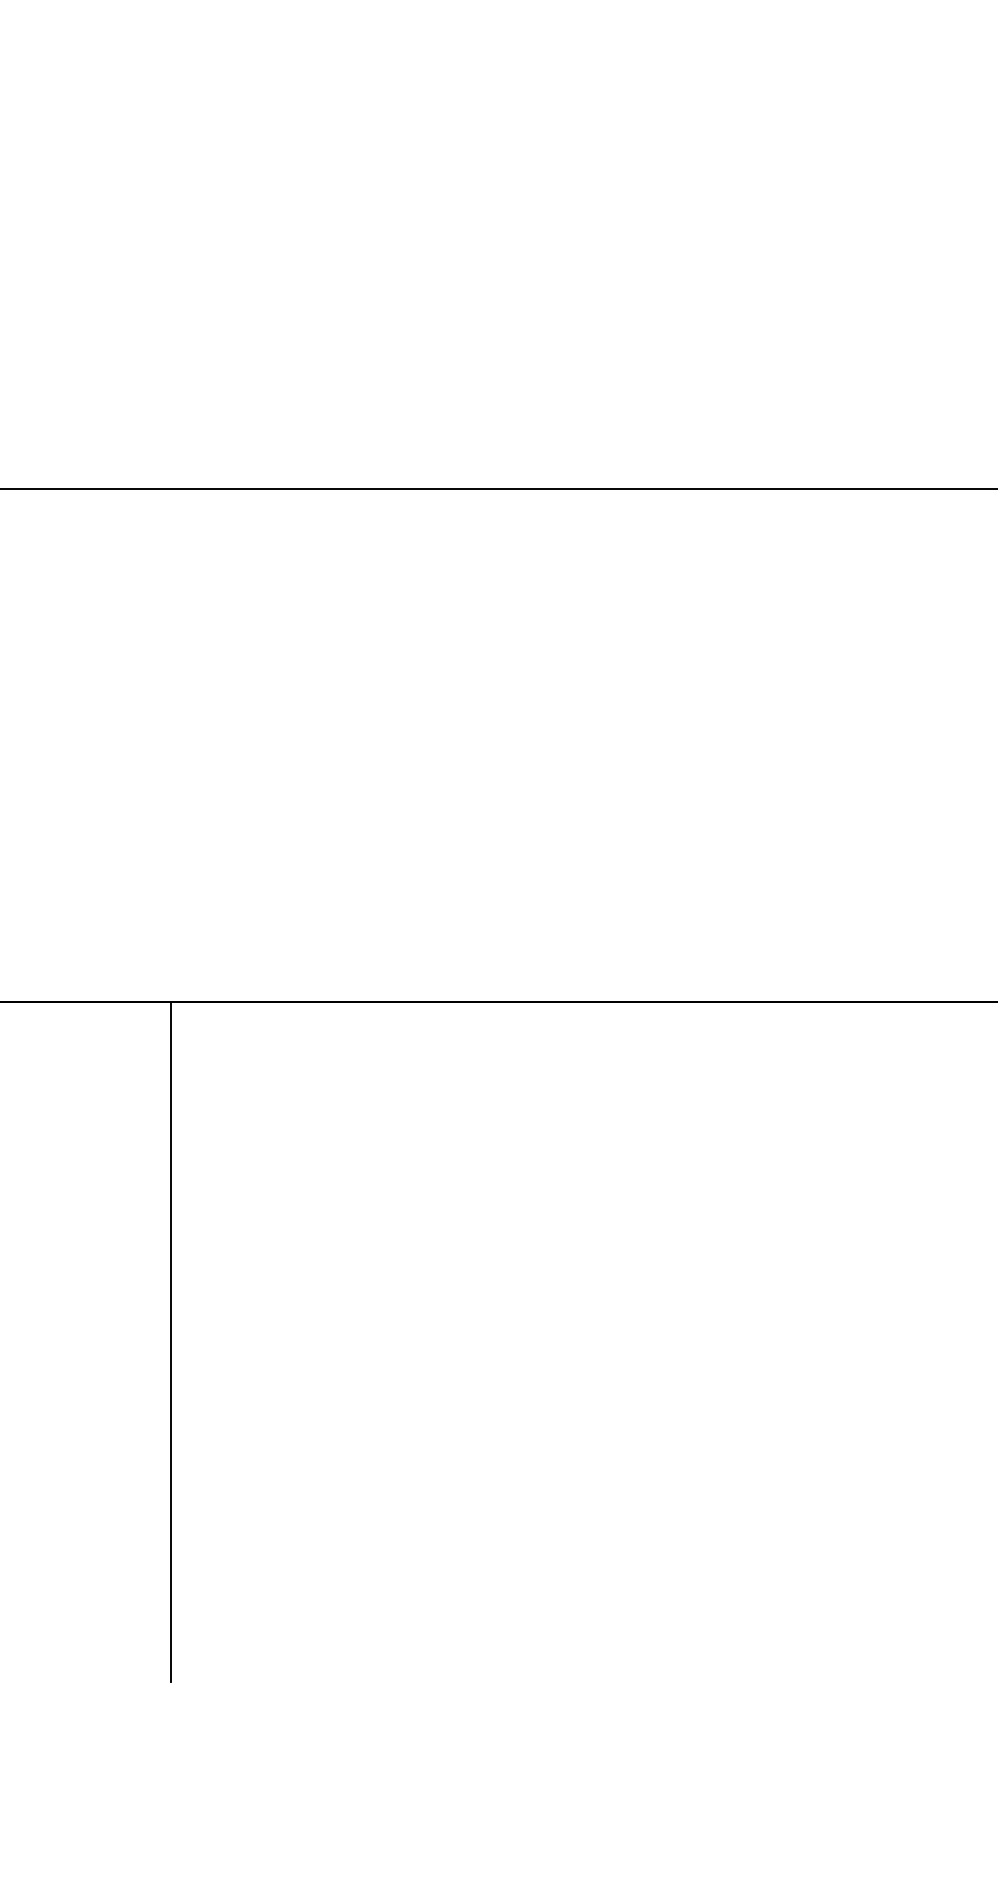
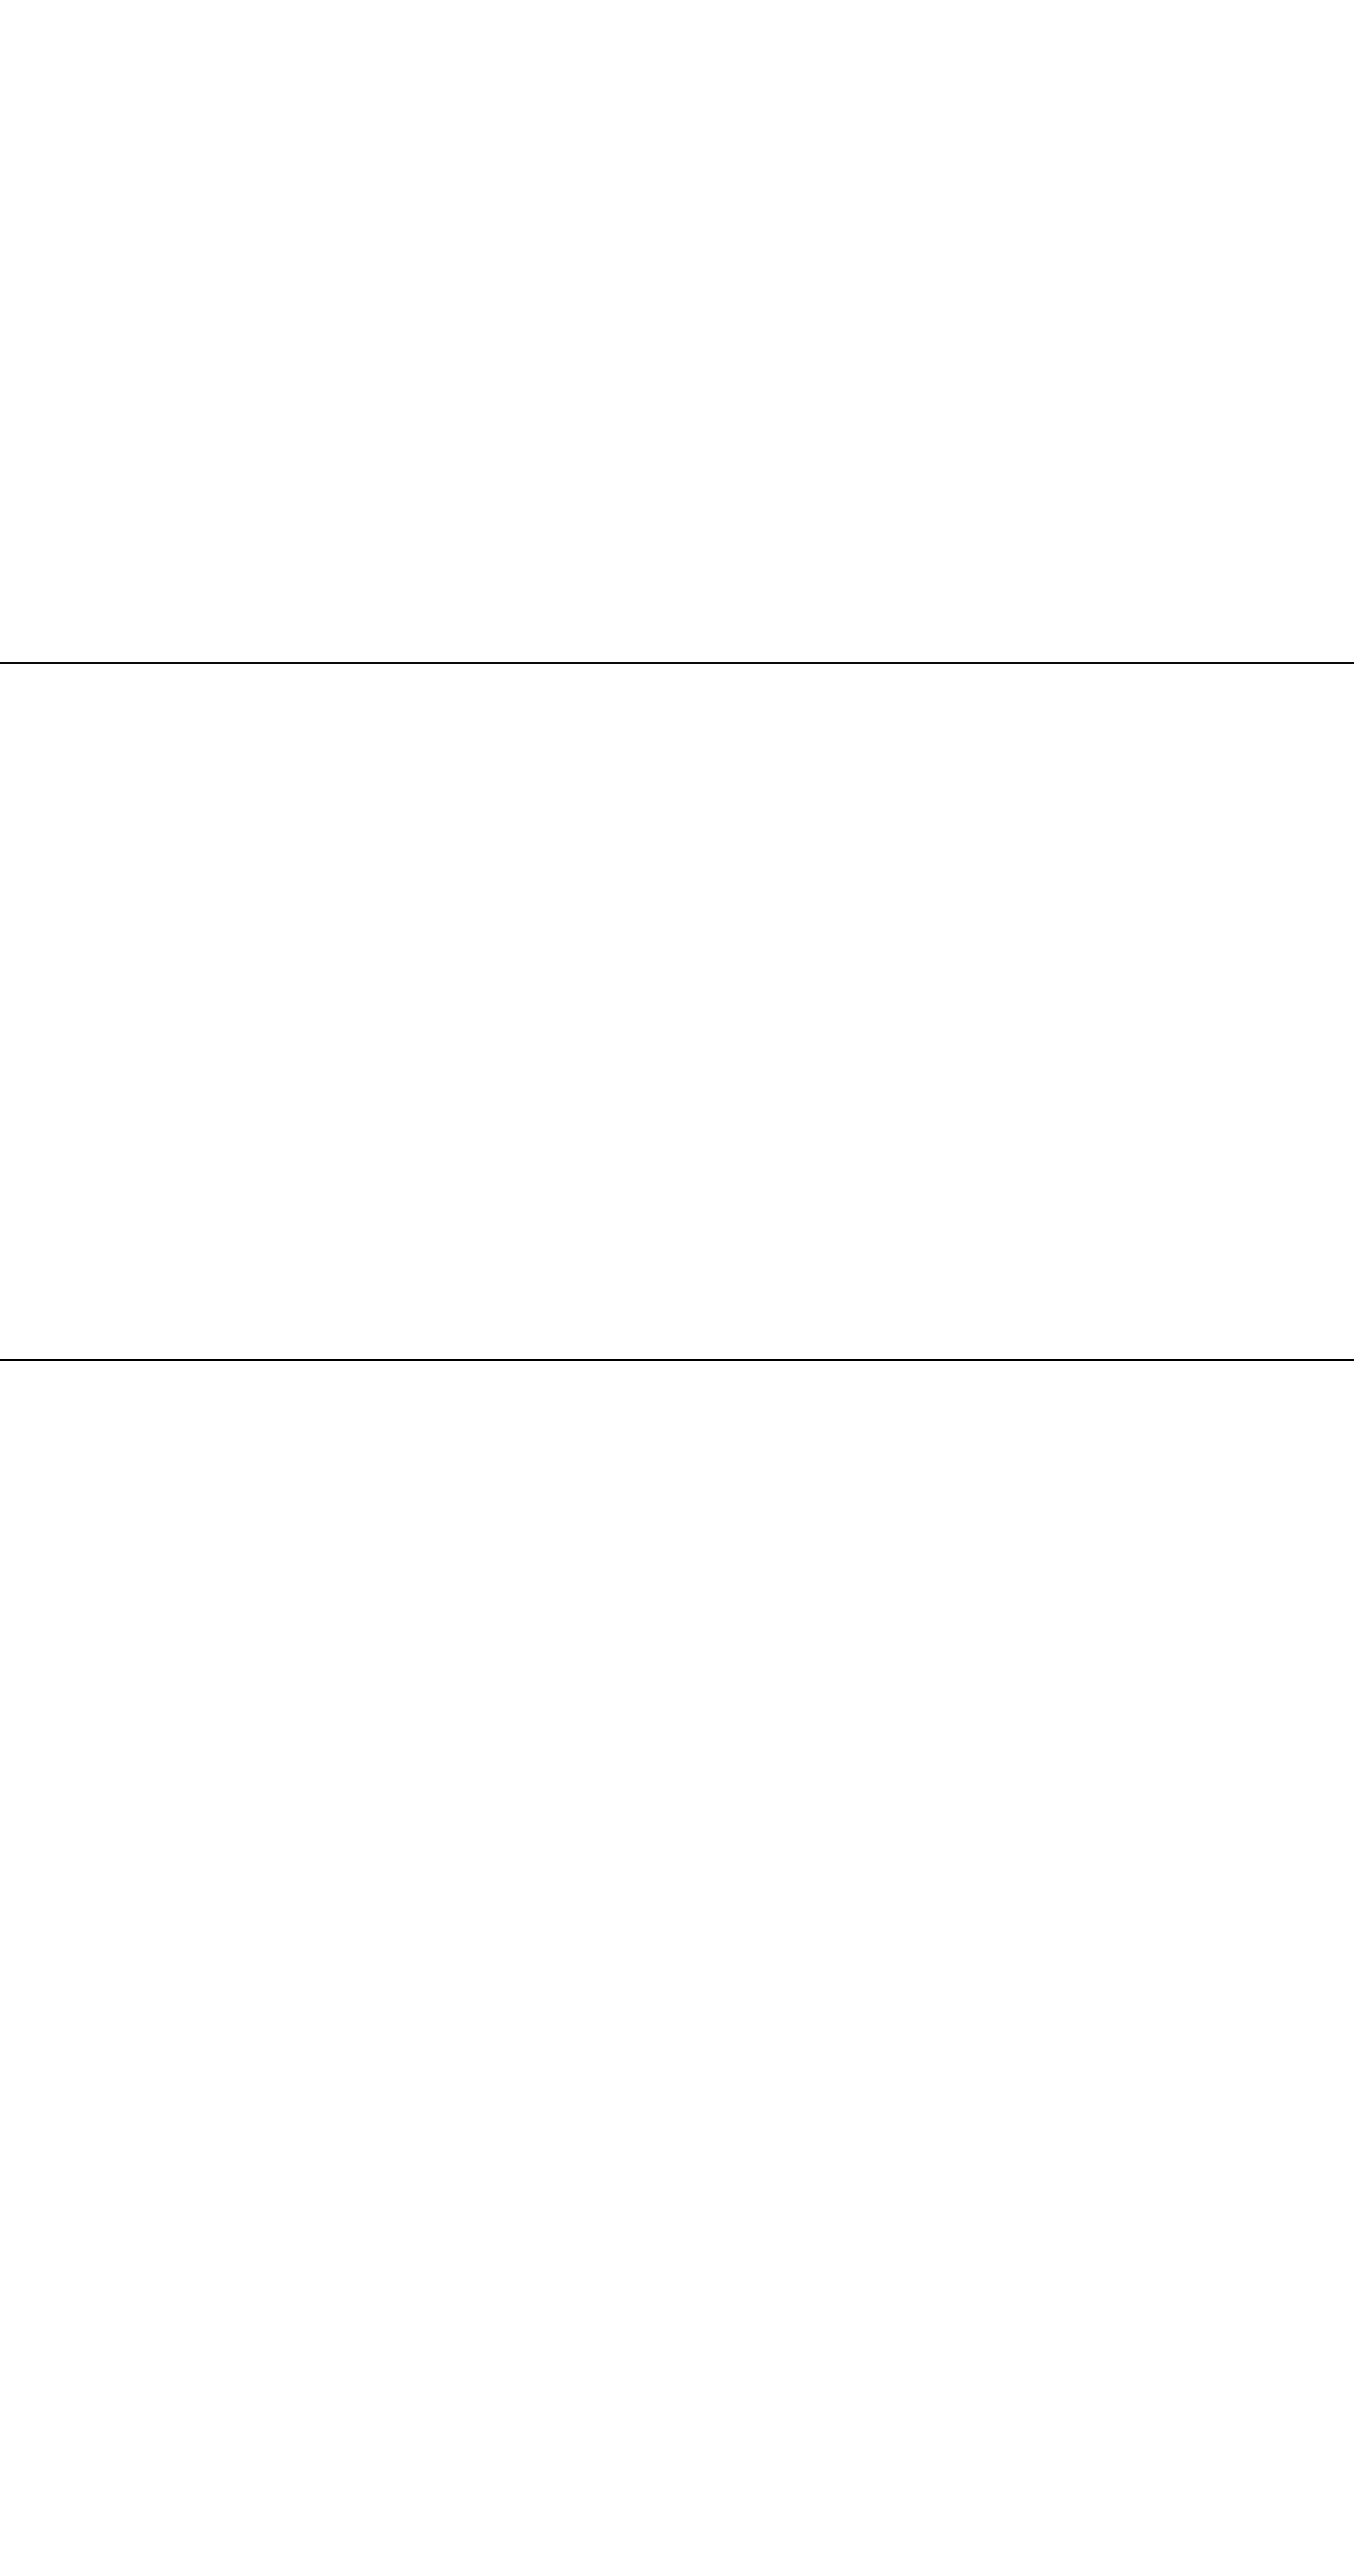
line: (171, 1341) -> (232, 1820), removed

